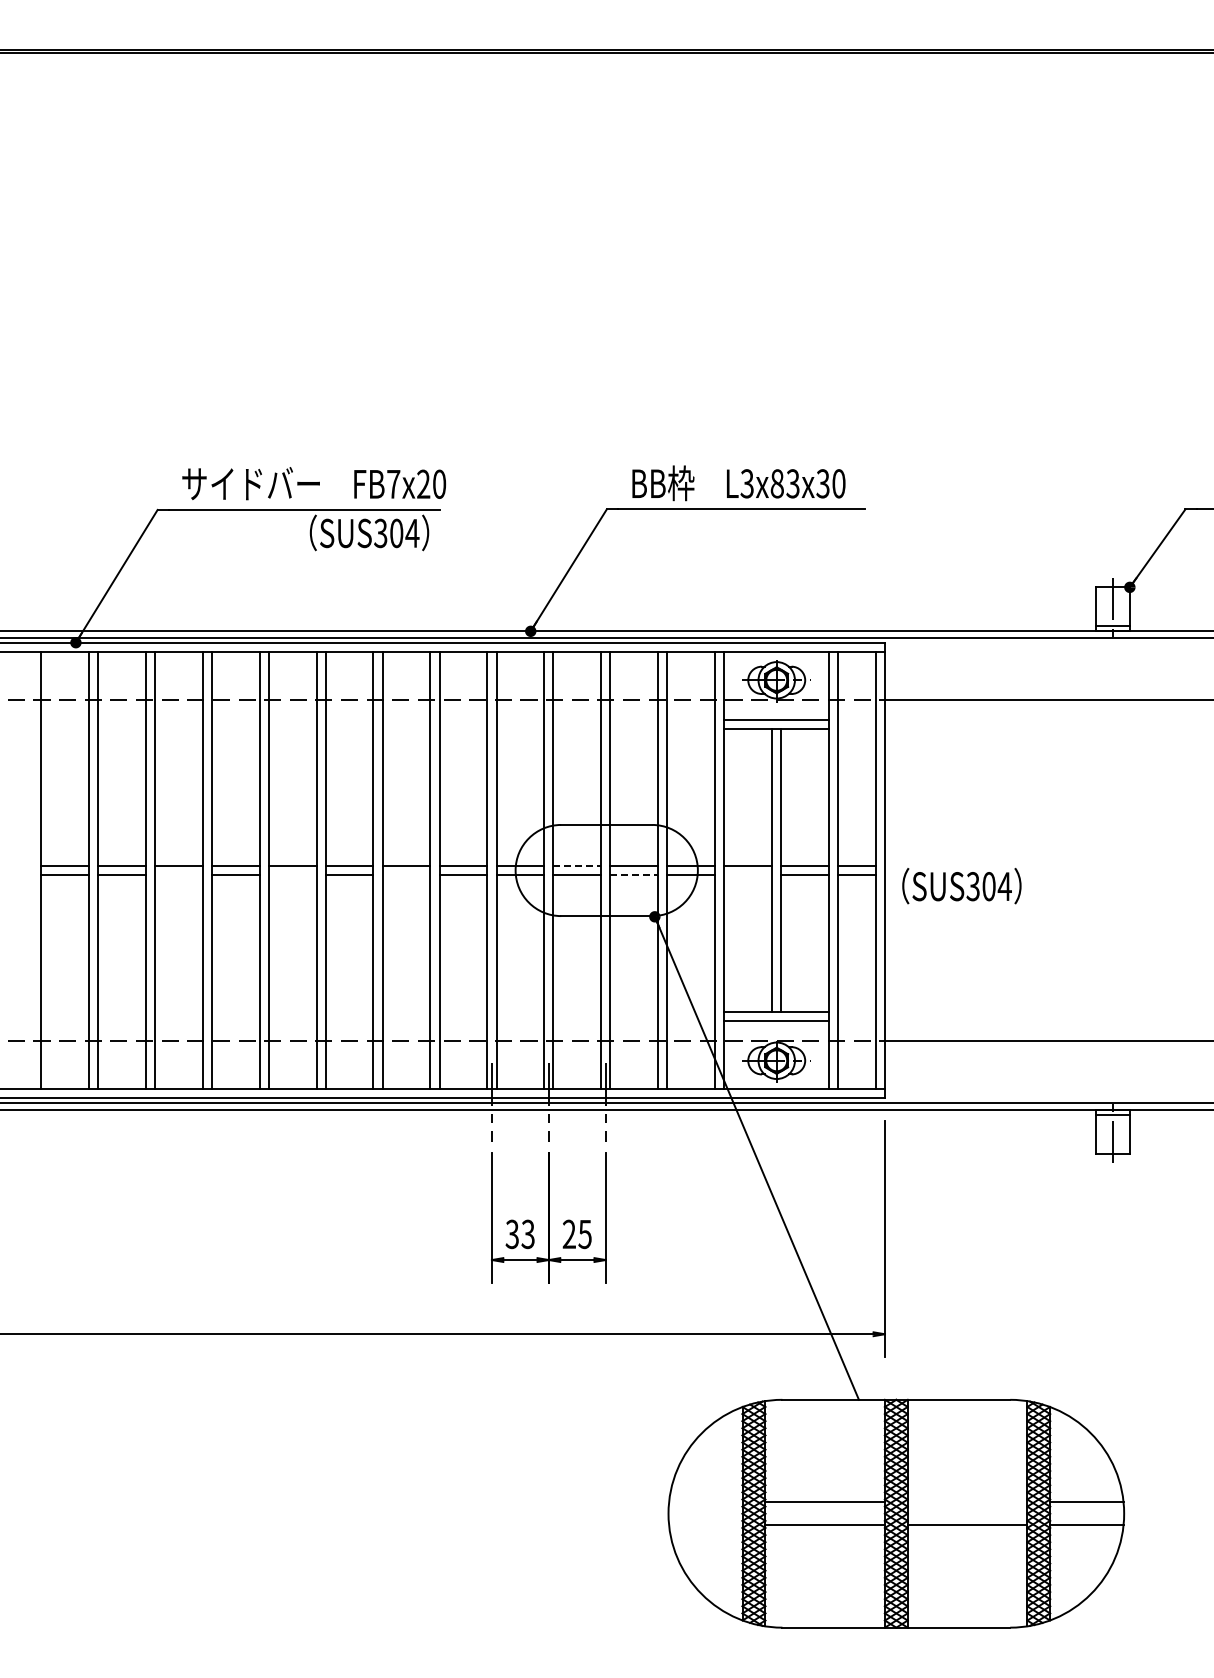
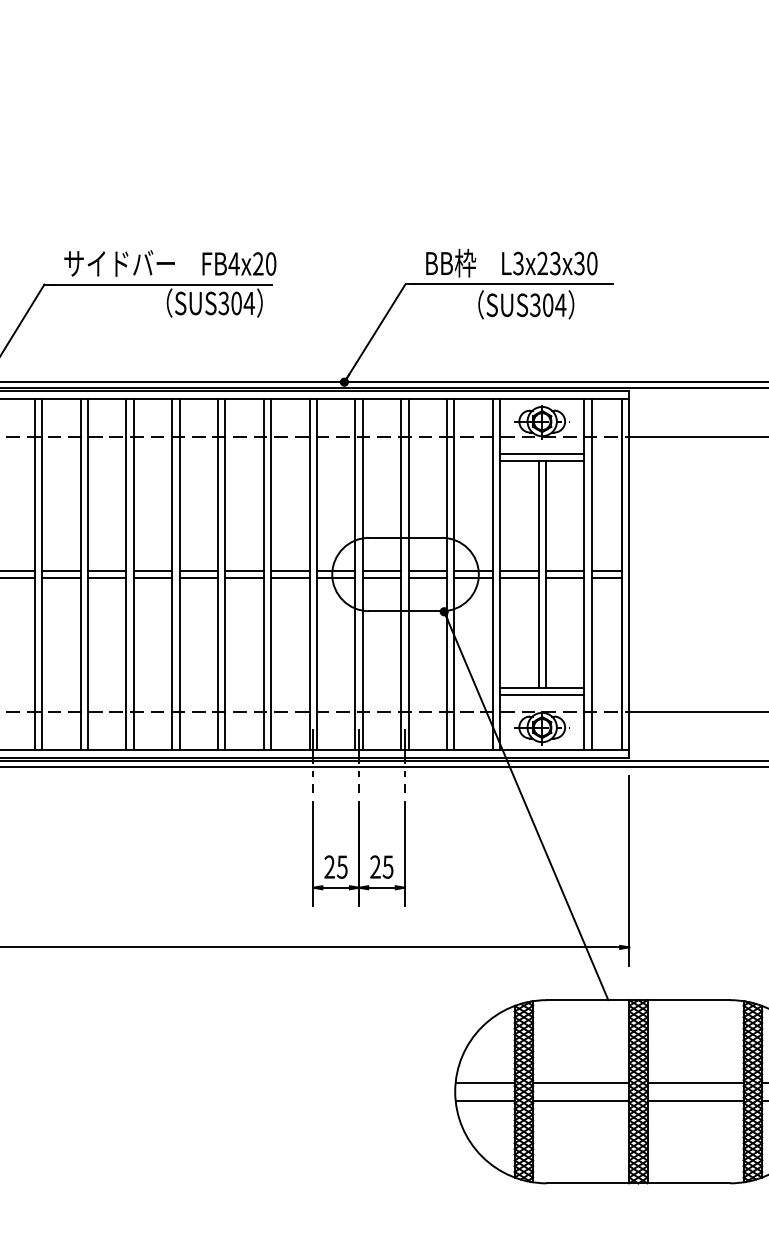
text: (776, 483) -> (542, 263), L3x83x30 -> L3x23x30
text: (393, 484) -> (234, 264), FB7x20 -> FB4x20
line: (577, 865) -> (382, 570), dashed -> solid
line: (178, 875) -> (61, 578), added
line: (292, 875) -> (152, 578), added
line: (406, 875) -> (244, 578), added
line: (634, 875) -> (427, 578), dashed -> solid
line: (748, 875) -> (519, 578), added
text: (961, 886) -> (525, 305), moved
text: (519, 1234) -> (335, 867), 33 -> 25
line: (705, 1502) -> (484, 1082), added
line: (967, 1502) -> (695, 1082), added
line: (705, 1525) -> (484, 1101), added

